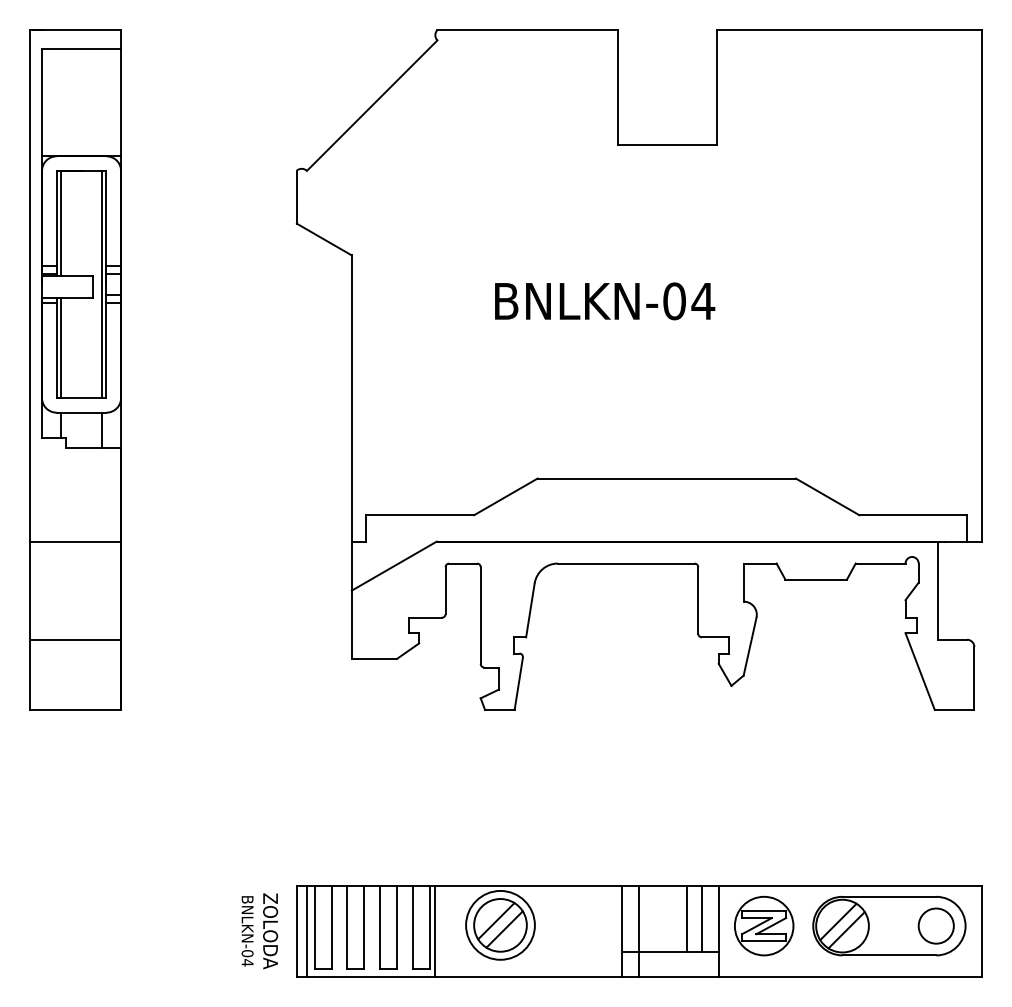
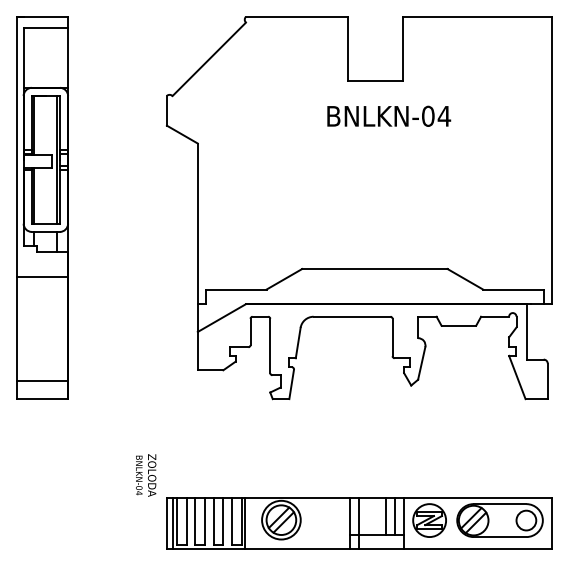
text: (605, 299) -> (389, 115), moved
line: (75, 541) -> (42, 277), moved
line: (75, 639) -> (42, 380), moved
text: (260, 931) -> (146, 475), moved

